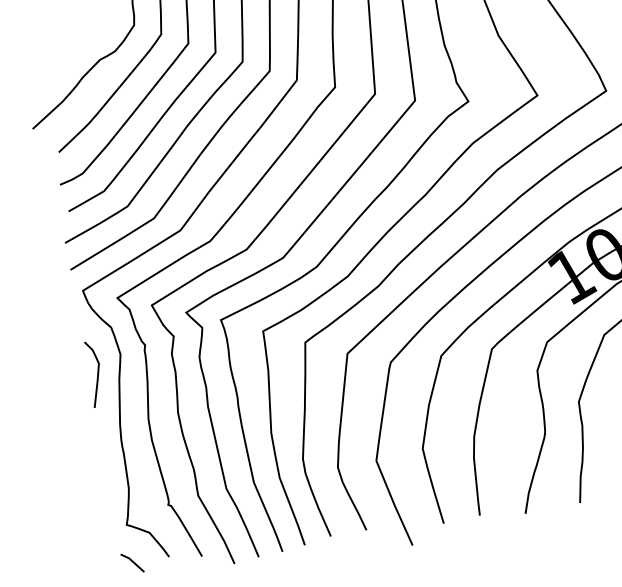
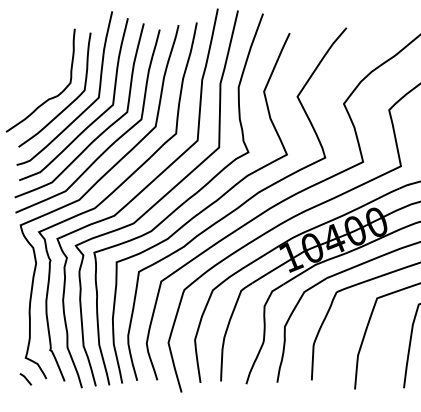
curve: (96, 372) -> (21, 271), removed

